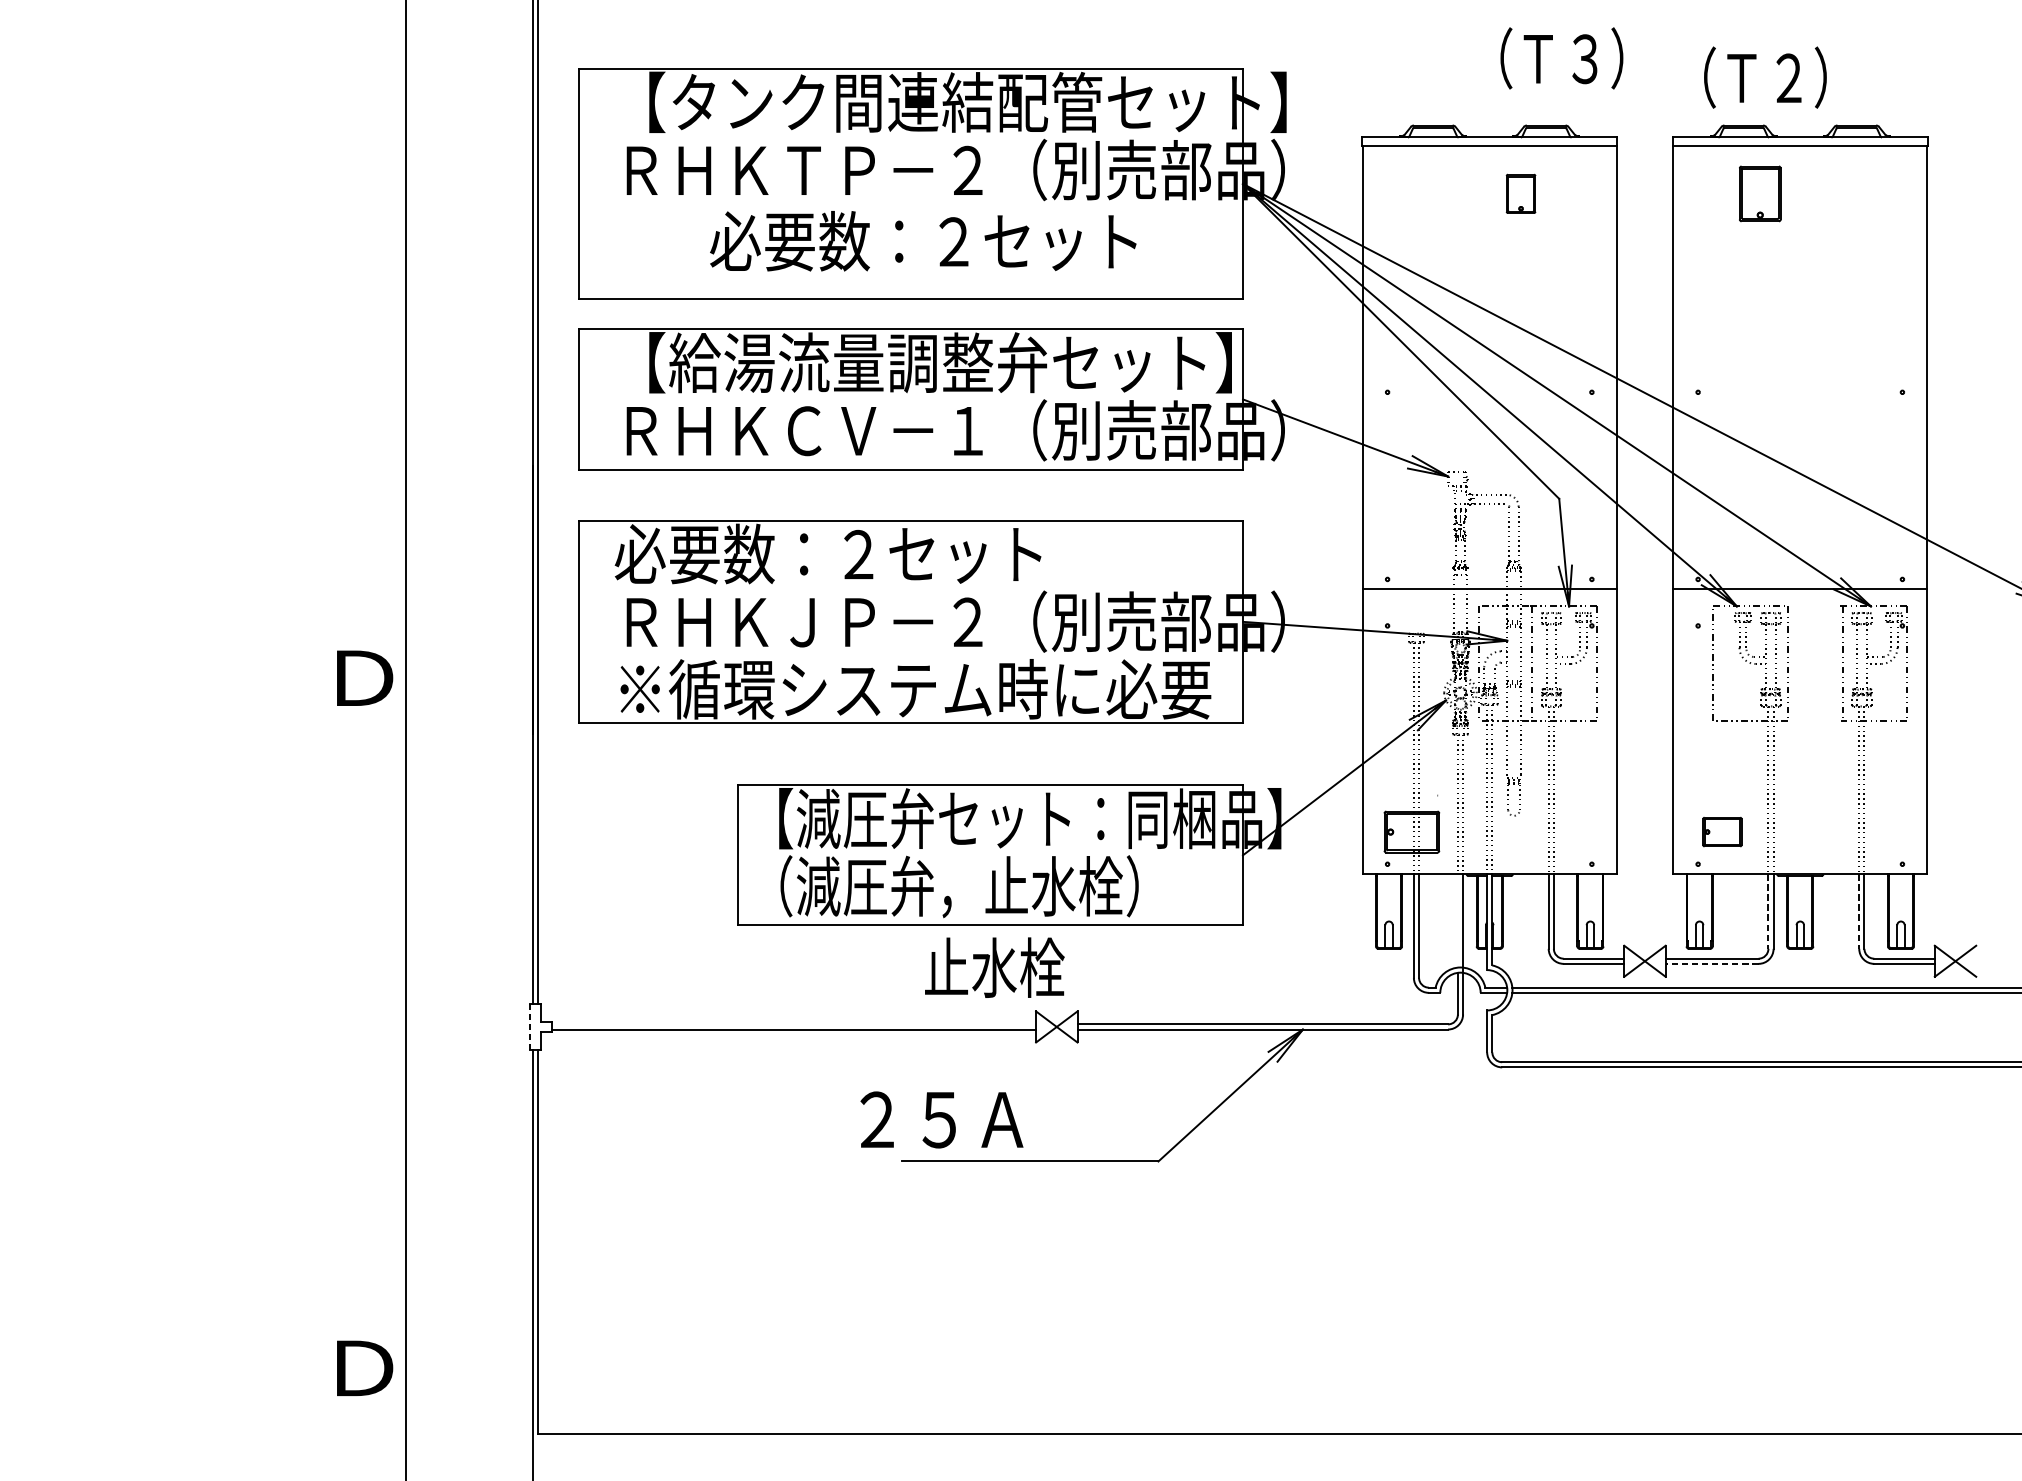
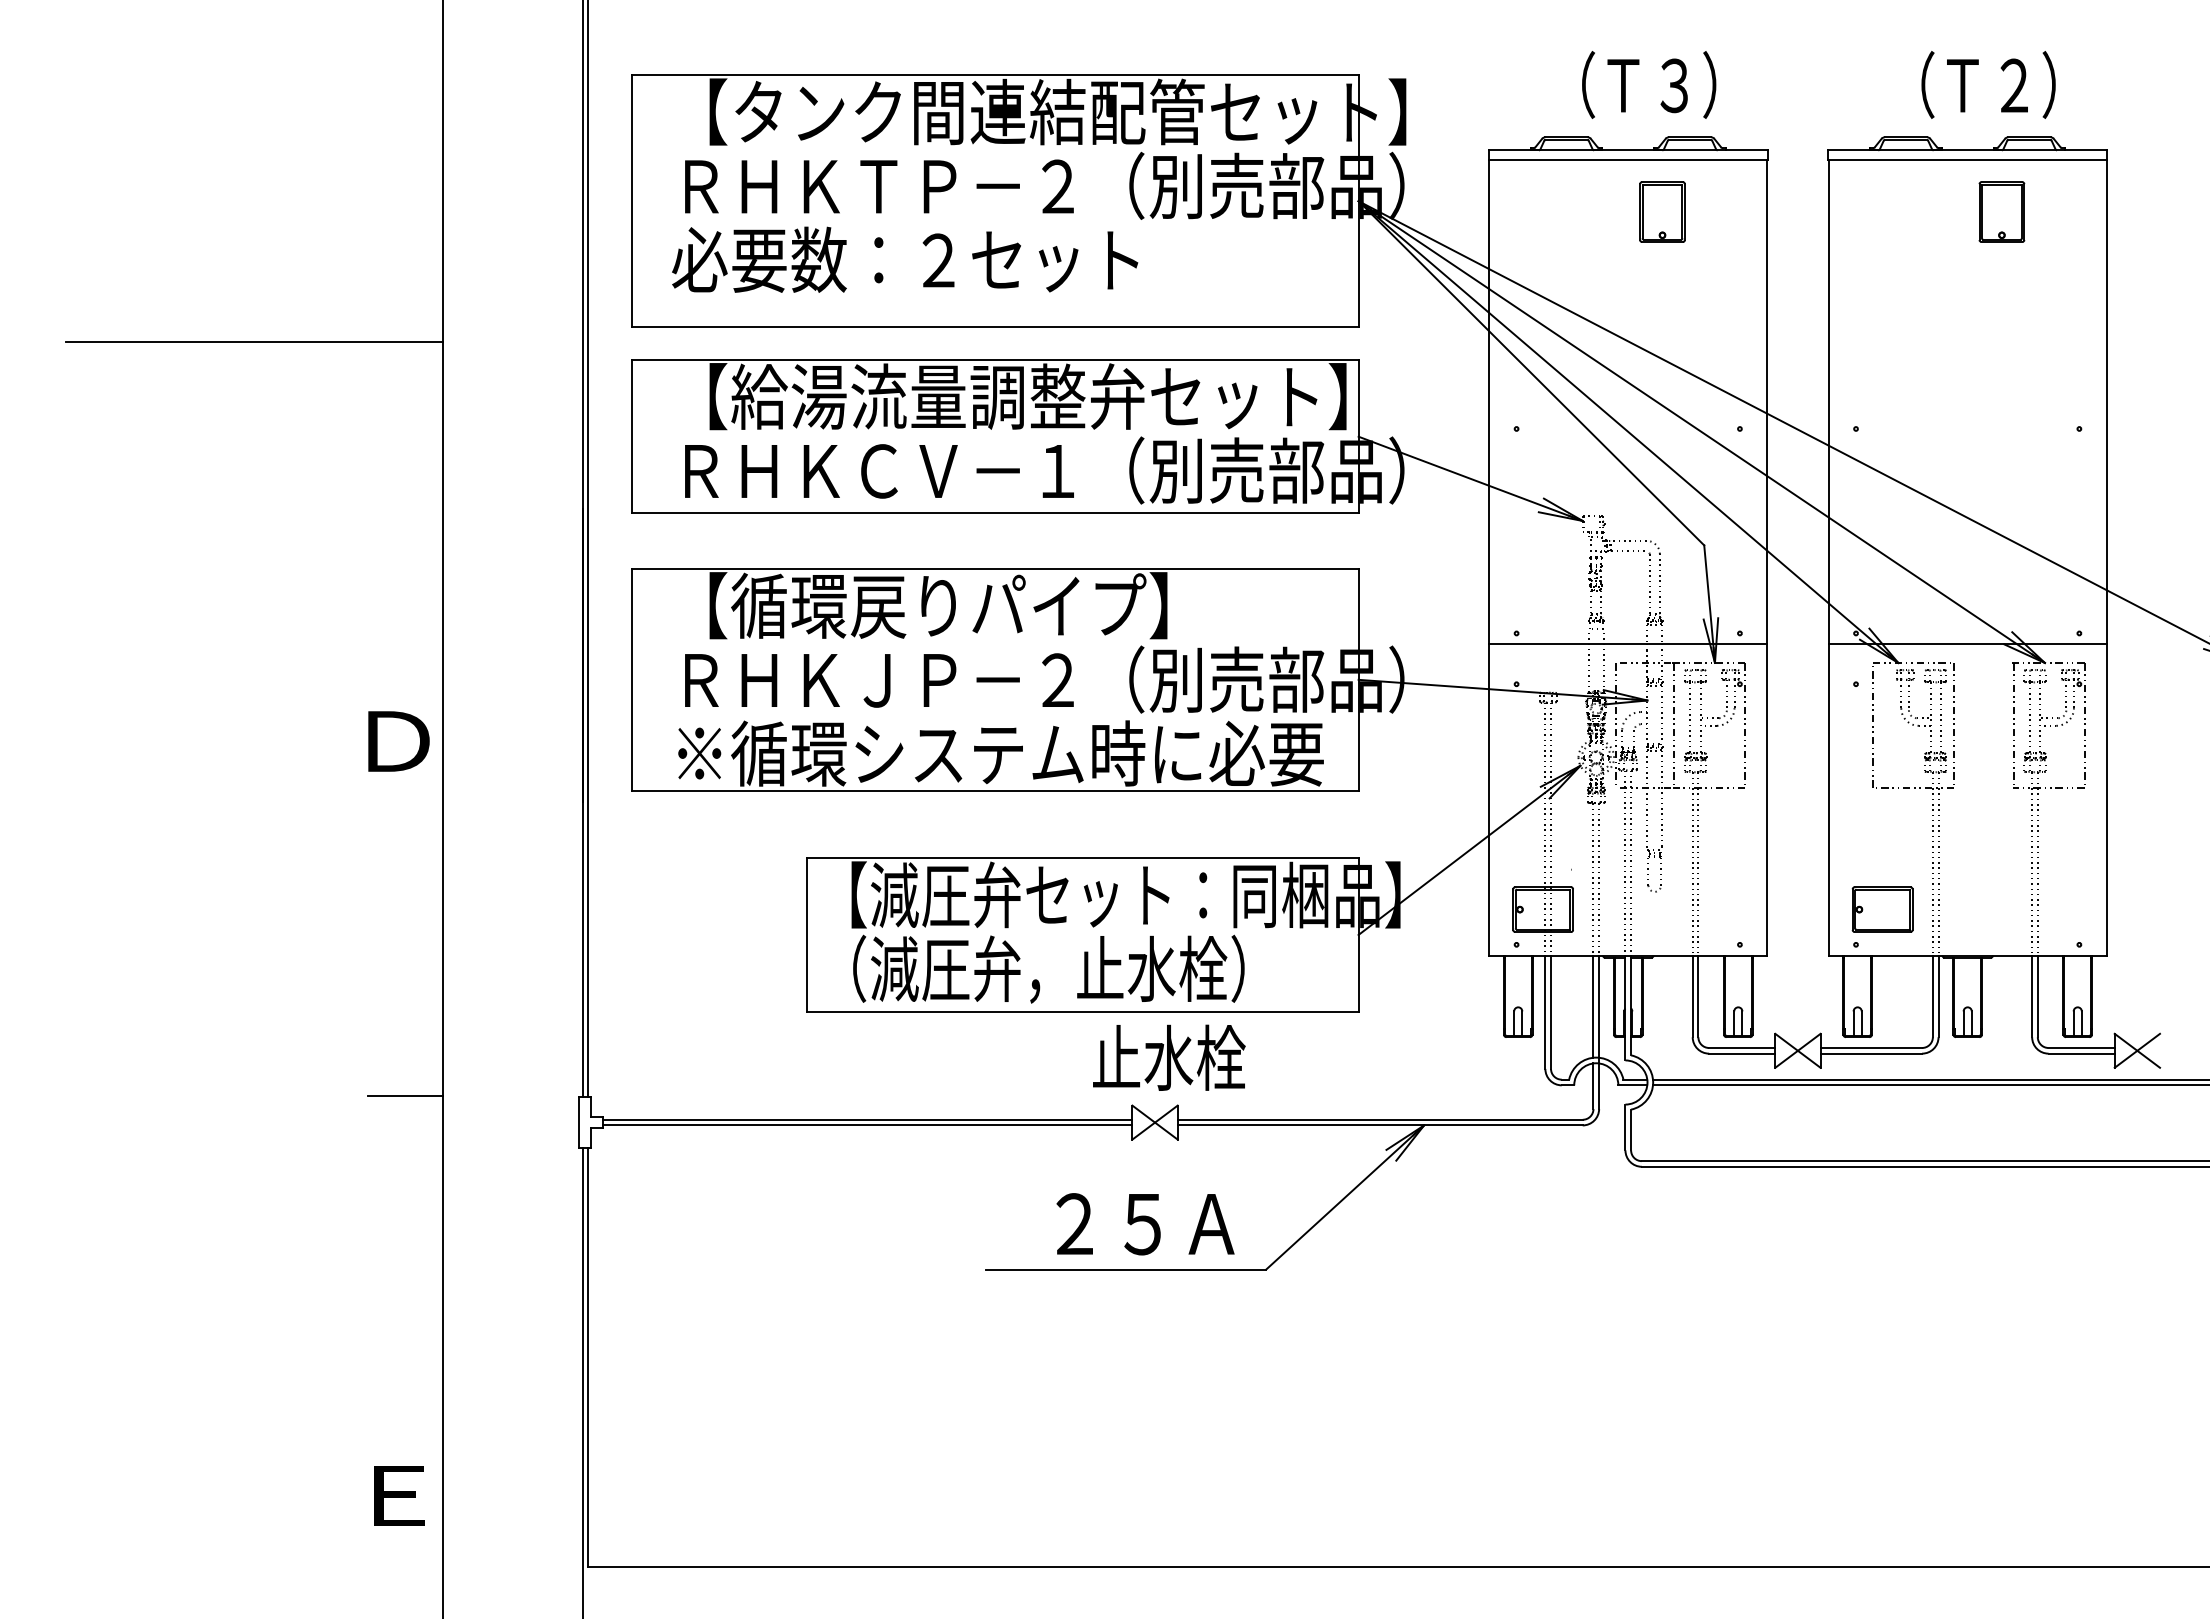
text: (1562, 57) -> (1649, 84), moved
text: (1765, 77) -> (1988, 84), moved
part: (1521, 193) -> (1662, 211), size x1.43
part: (1759, 193) -> (2001, 211), moved
text: (923, 240) -> (905, 259), moved
line: (232, 312) -> (254, 341), added
text: (841, 553) -> (919, 605), 必要数：２セット -> 【循環戻りパイプ】
part: (1722, 831) -> (1882, 909), size x1.43
line: (1768, 911) -> (1932, 996), dashed -> solid
line: (1859, 911) -> (2032, 996), dashed -> solid
line: (1457, 920) -> (1593, 1006), added
line: (1712, 963) -> (1871, 1053), dashed -> solid
text: (994, 967) -> (1169, 1057), moved
line: (371, 1003) -> (405, 1096), added
line: (793, 1024) -> (867, 1119), added
line: (530, 1026) -> (579, 1122), dashed -> solid
text: (941, 1120) -> (1145, 1224), moved
text: (364, 1368) -> (398, 1495), Ｄ -> Ｅ

